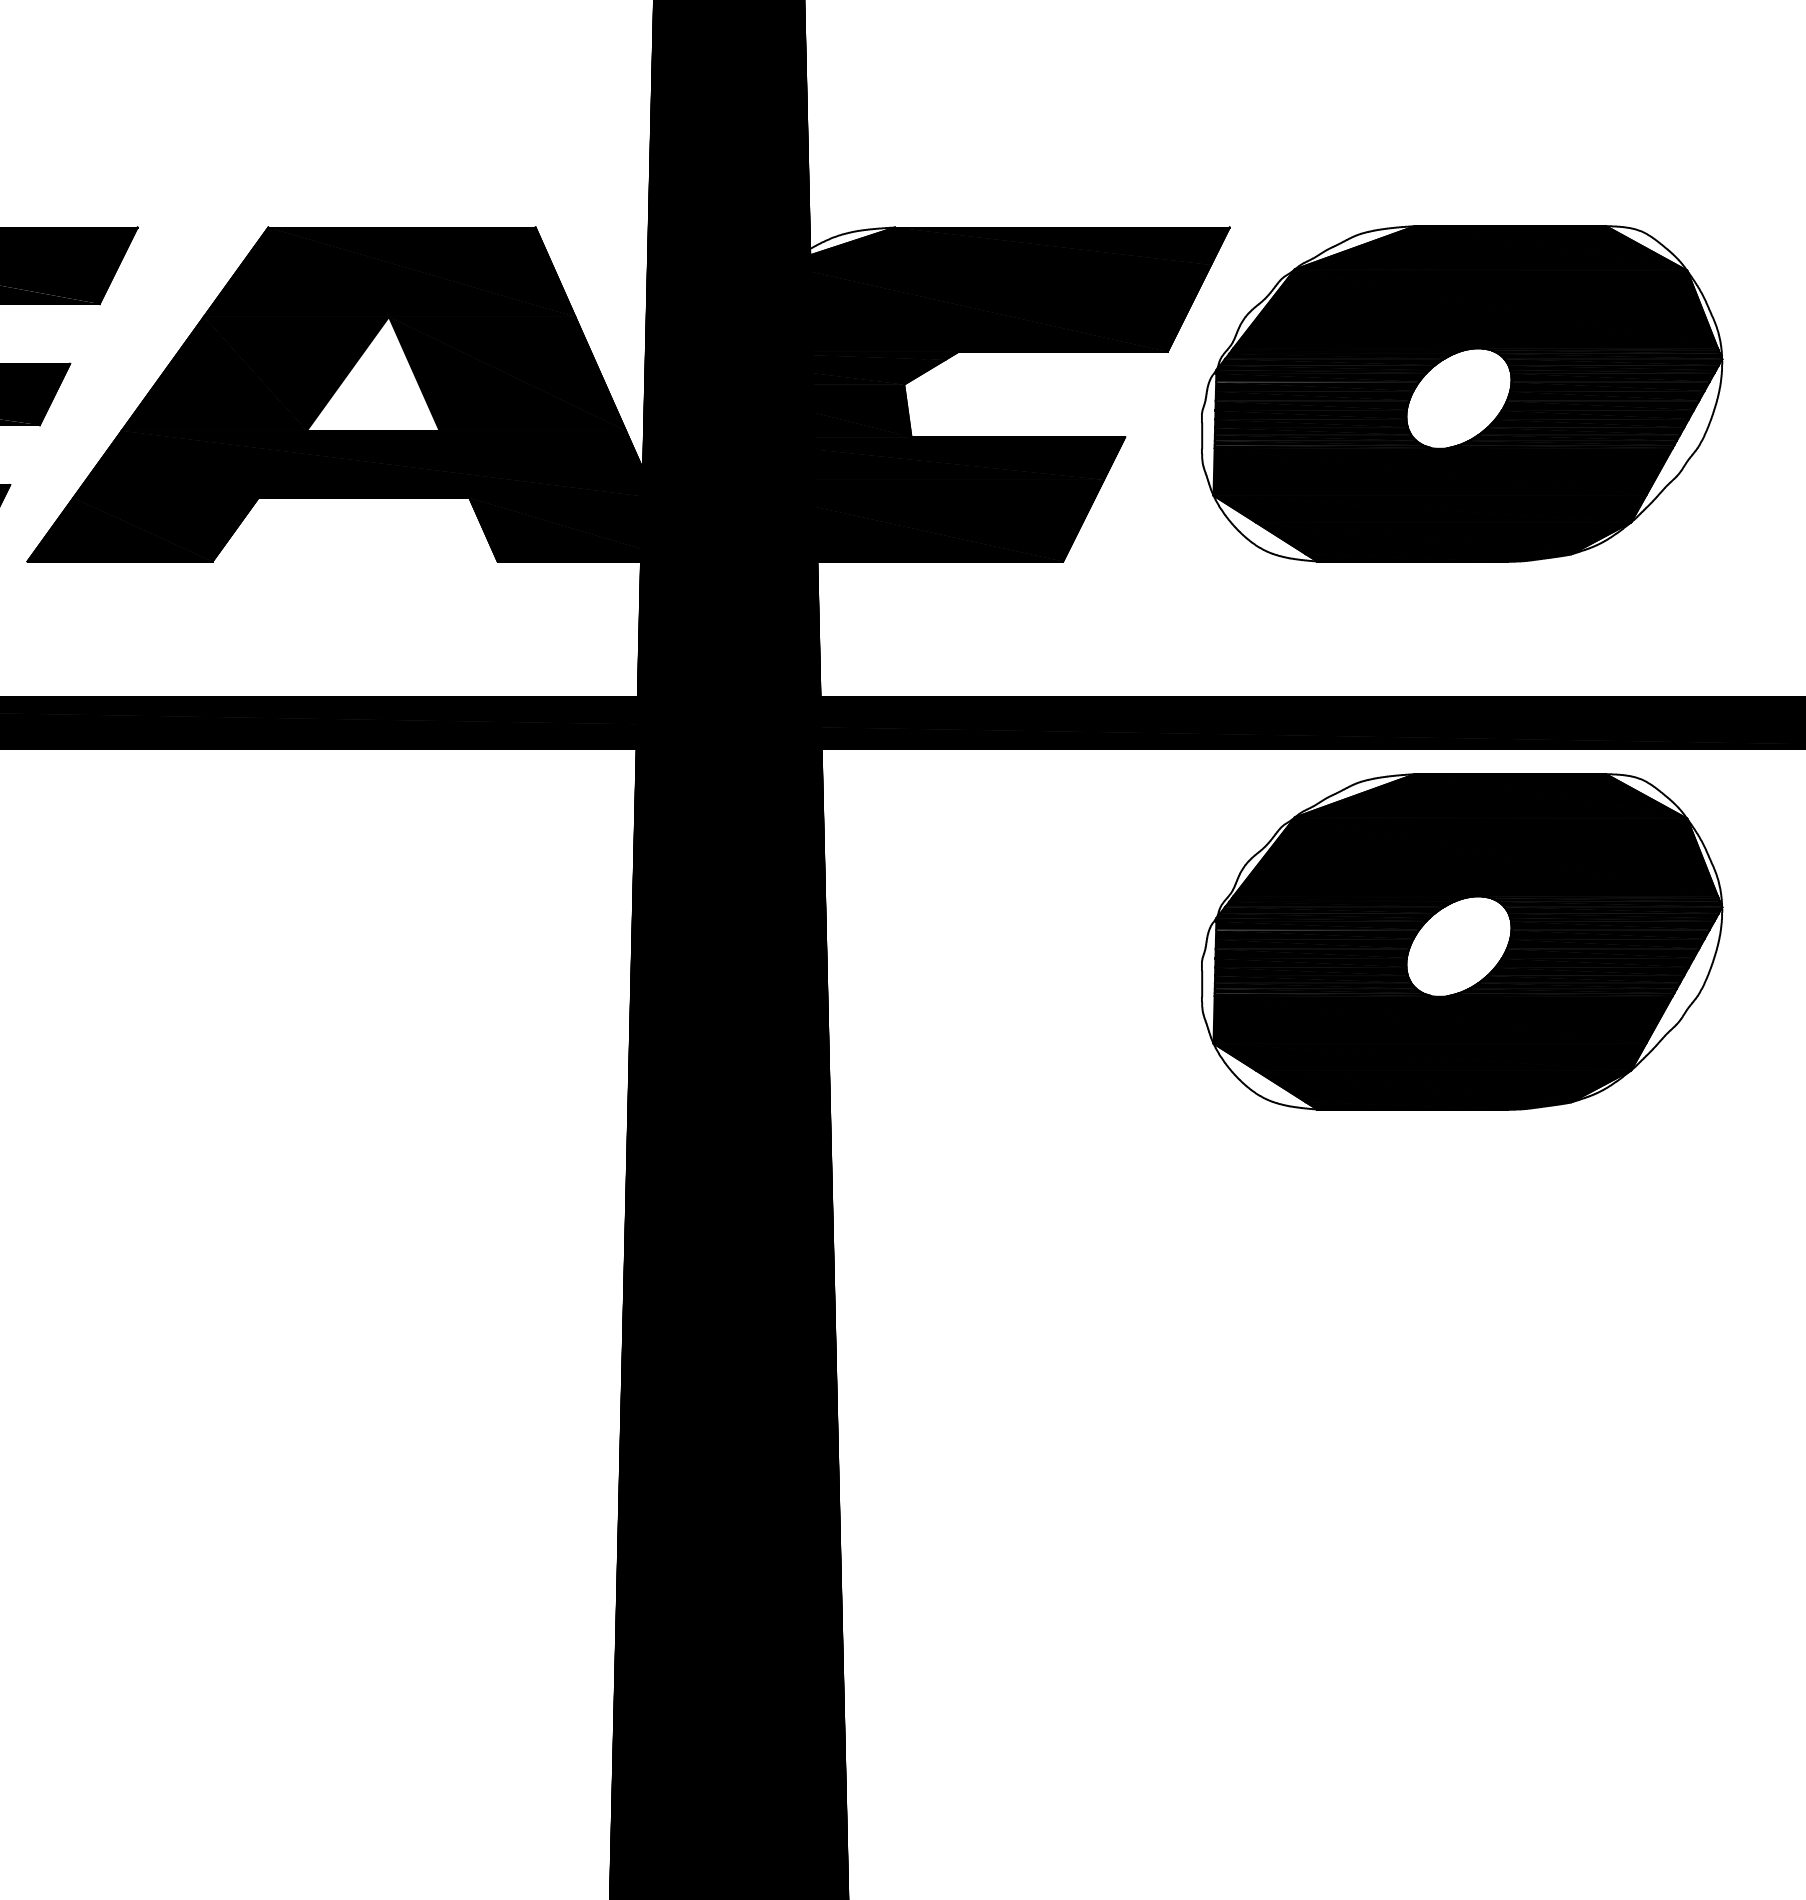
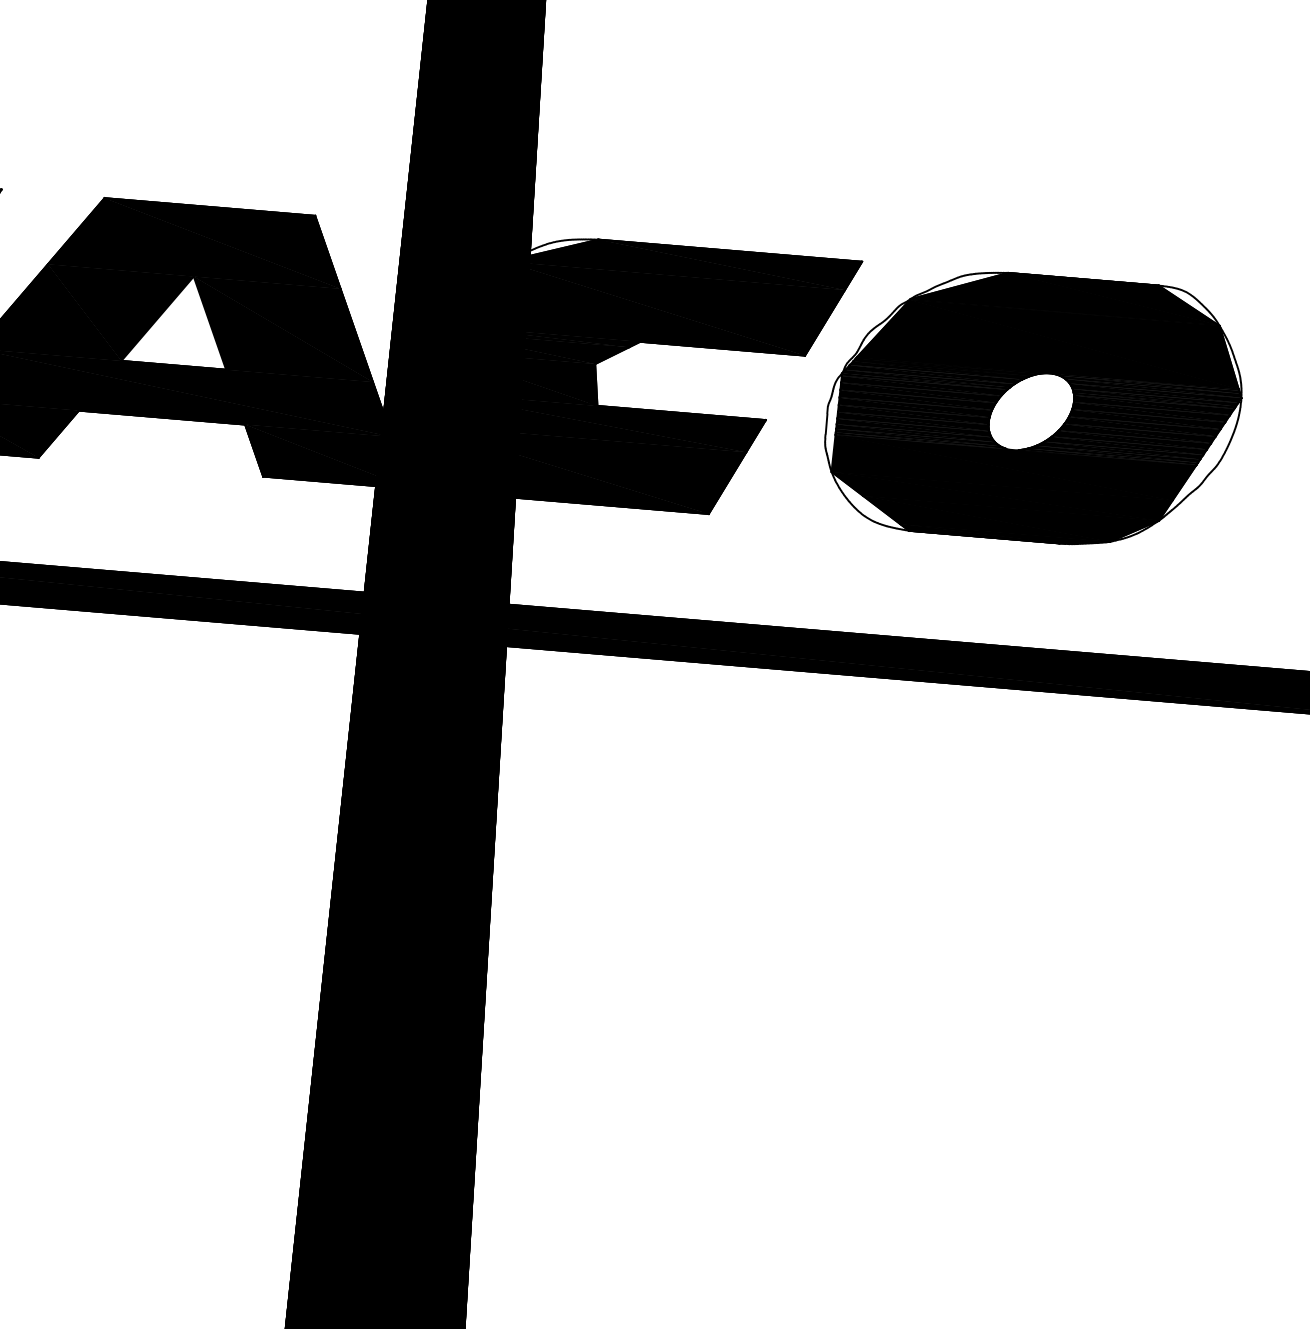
part: (1462, 941) -> (998, 839), removed

